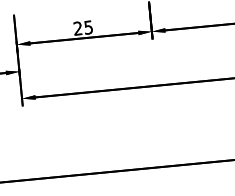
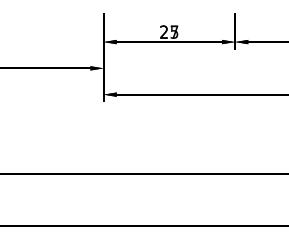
text: (88, 26) -> (174, 31), 25 -> 27

